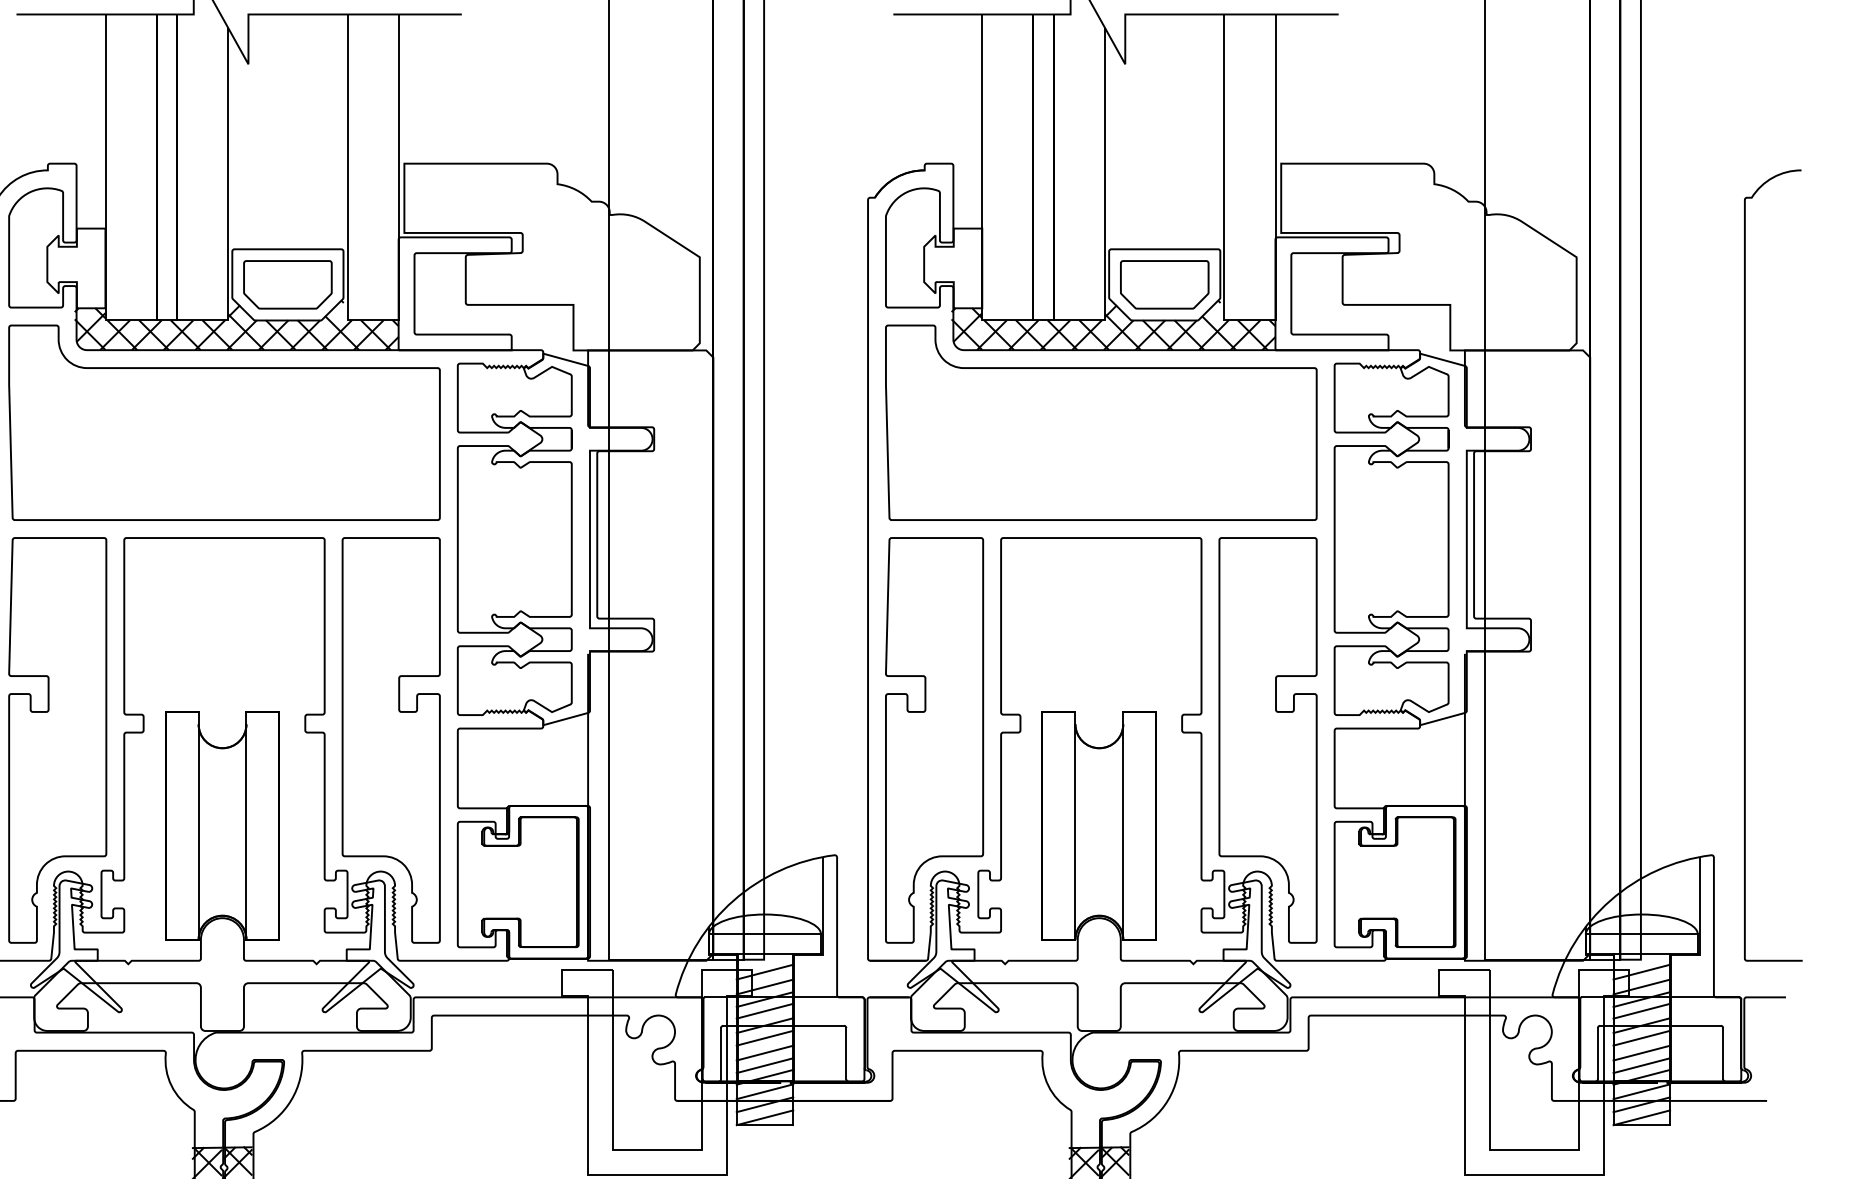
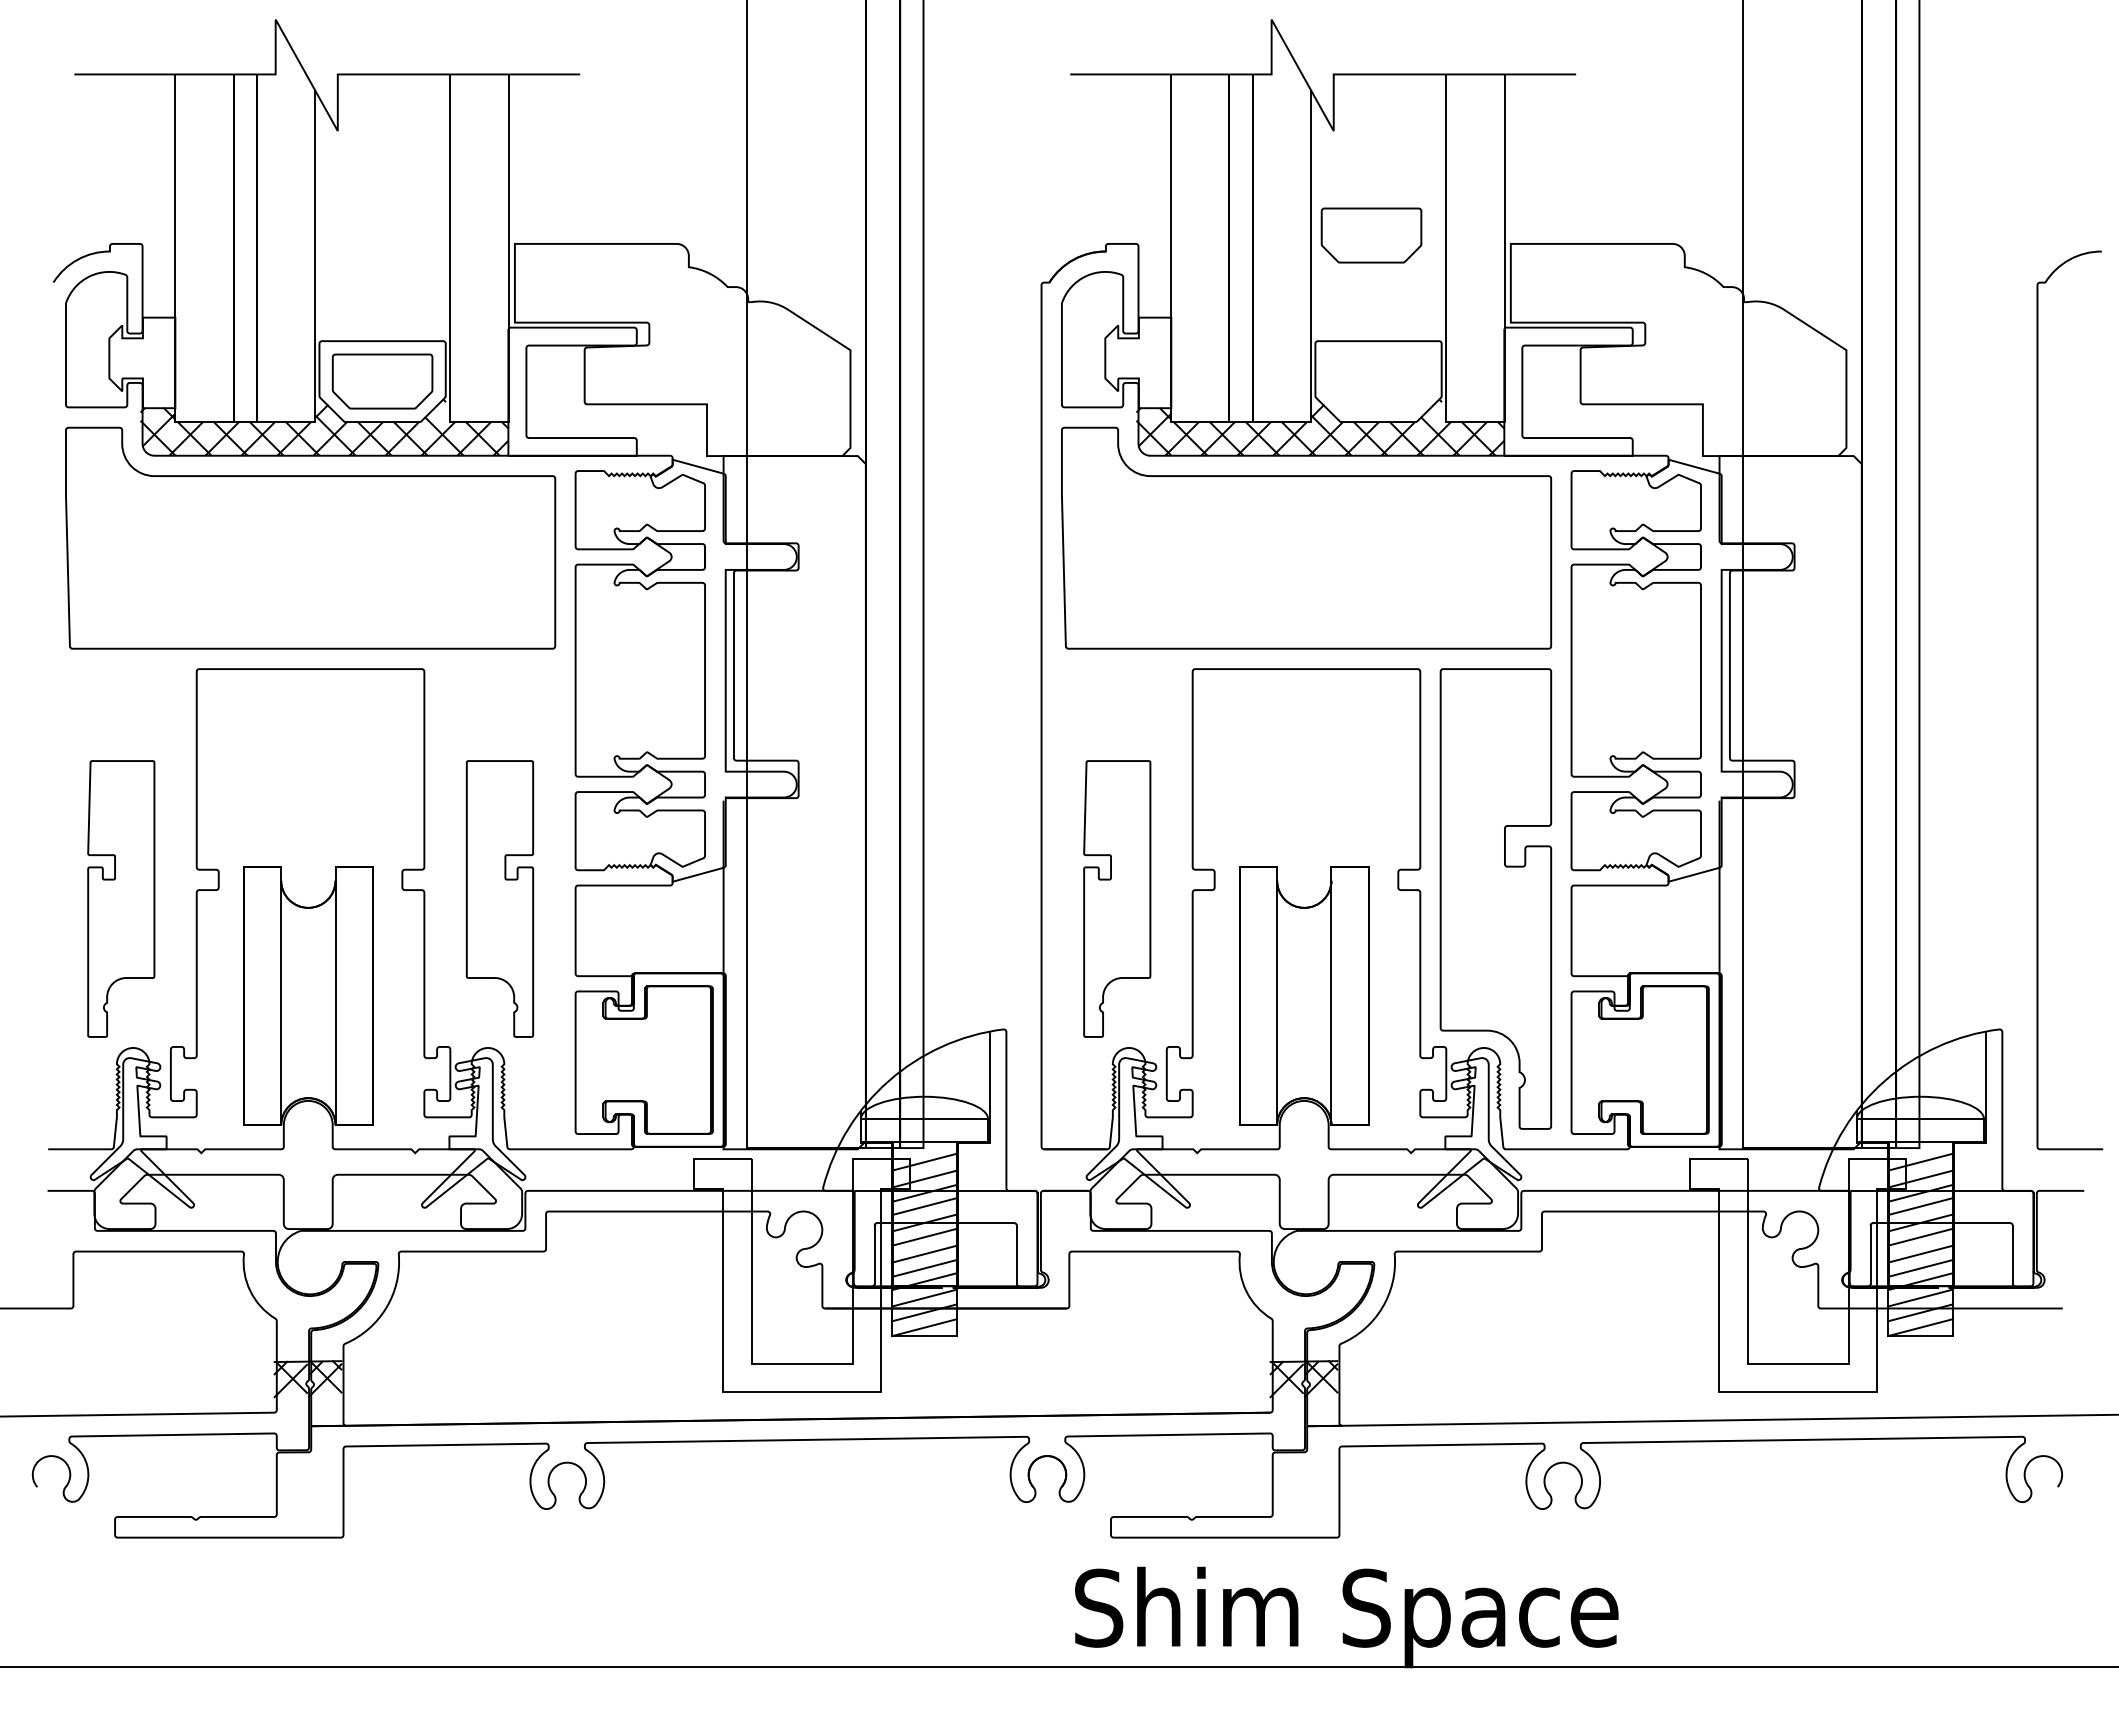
part: (1164, 284) -> (1371, 235), moved
part: (58, 739) -> (121, 898), size x0.6
part: (390, 739) -> (499, 898), size x0.6
part: (934, 739) -> (1117, 898), size x0.6

